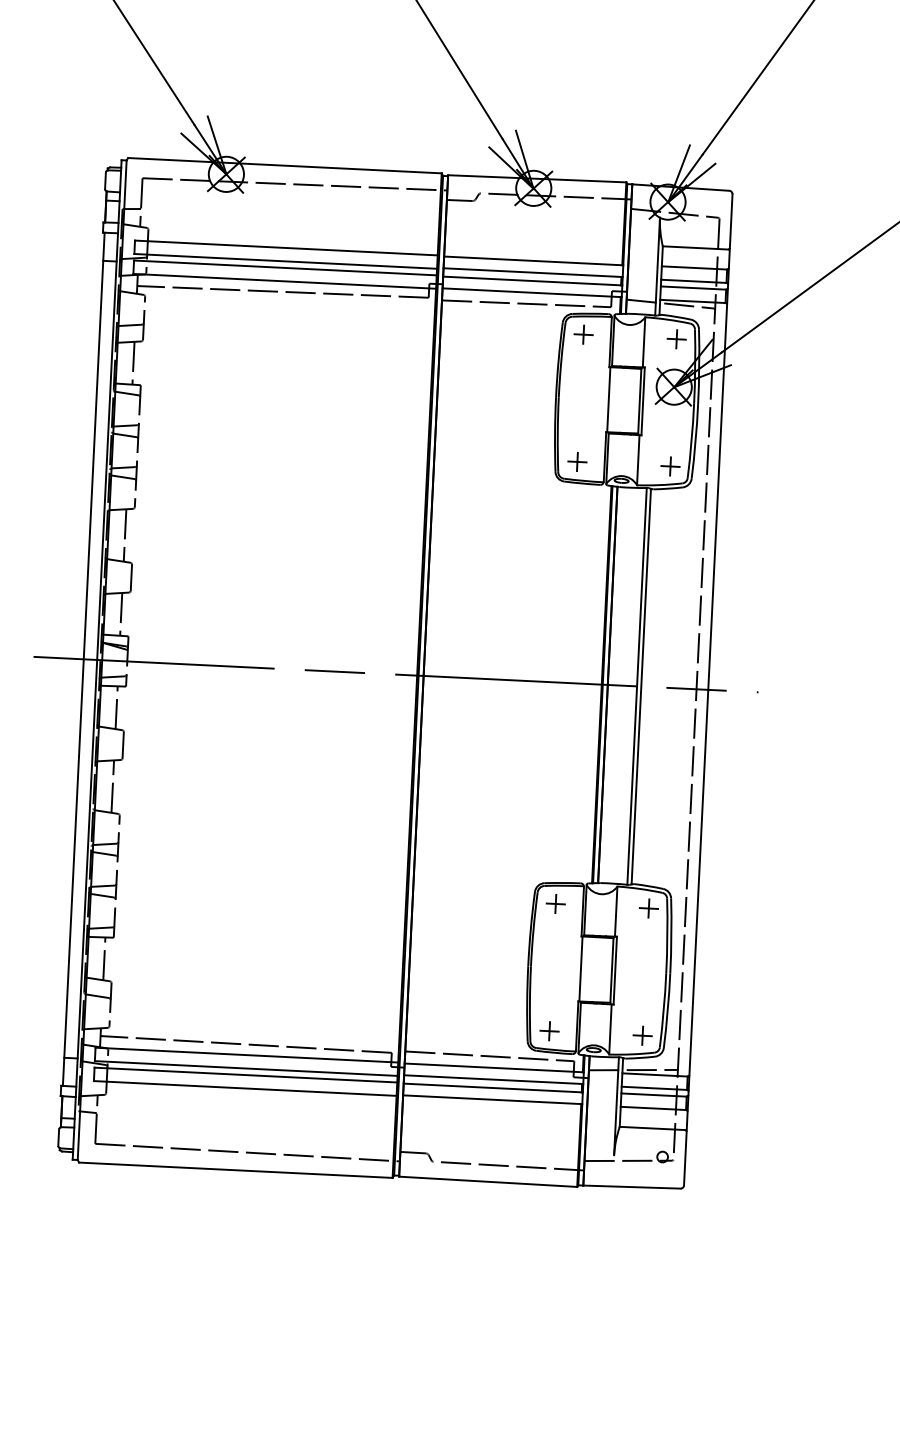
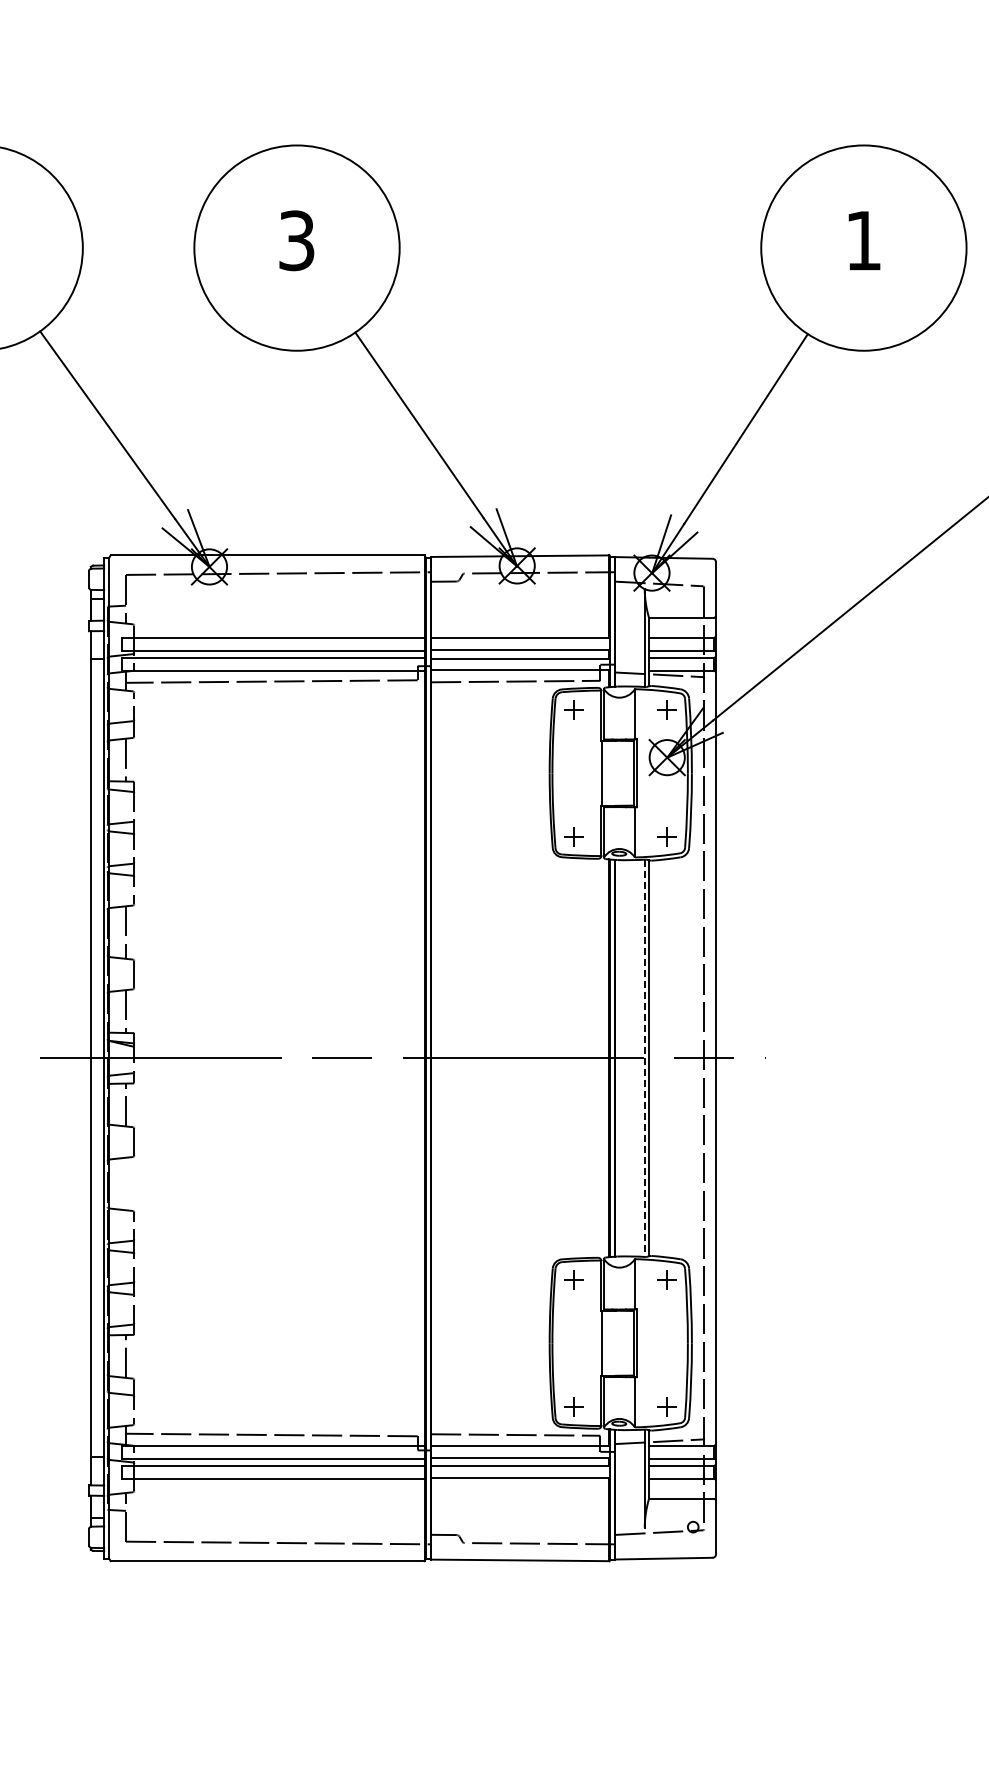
line: (636, 686) -> (644, 1058), solid -> dashed
line: (112, 786) -> (125, 1183), removed

